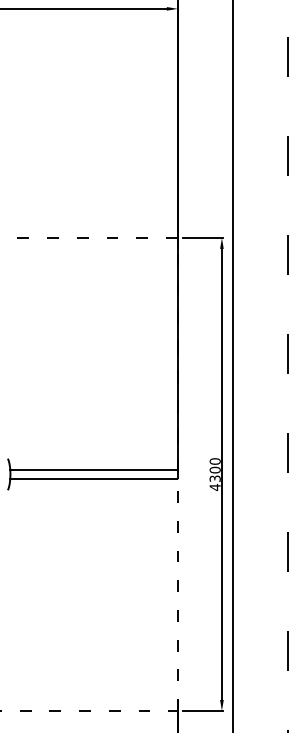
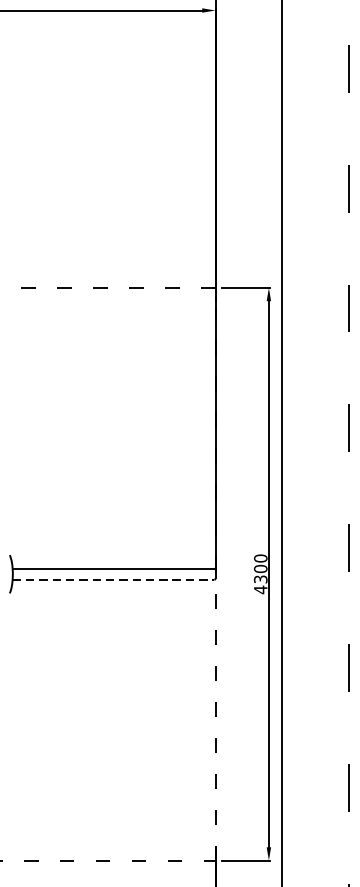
line: (94, 479) -> (114, 580), solid -> dashed

